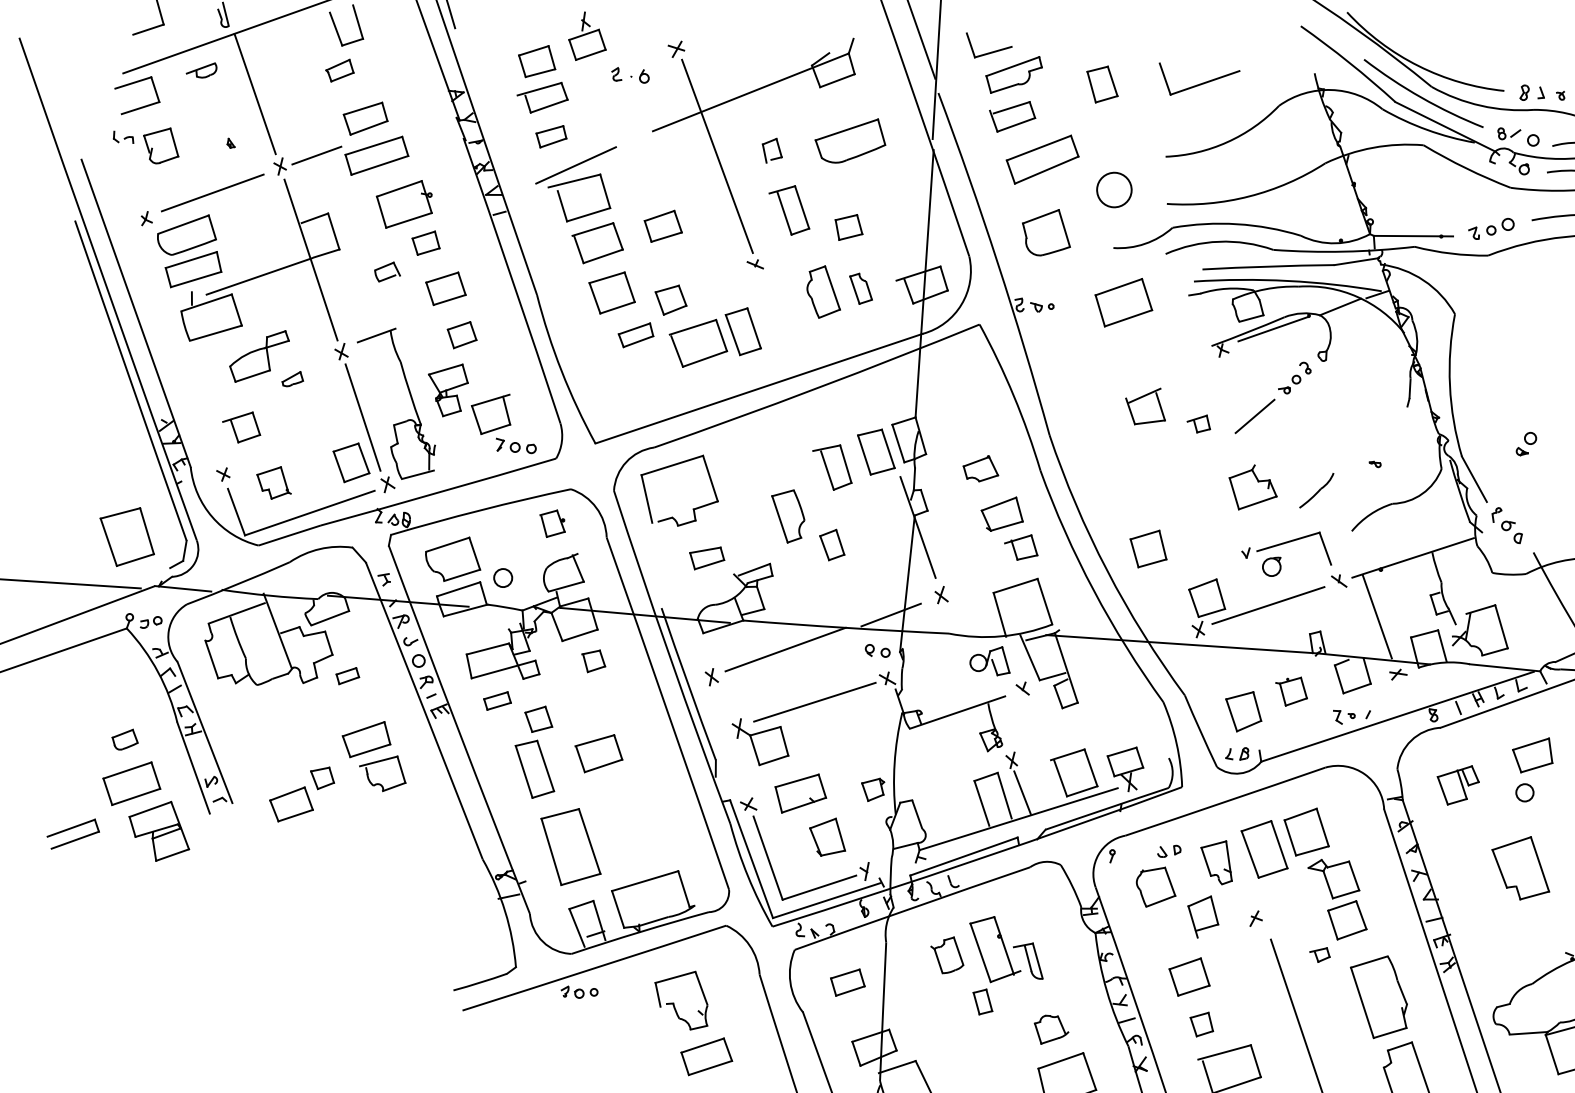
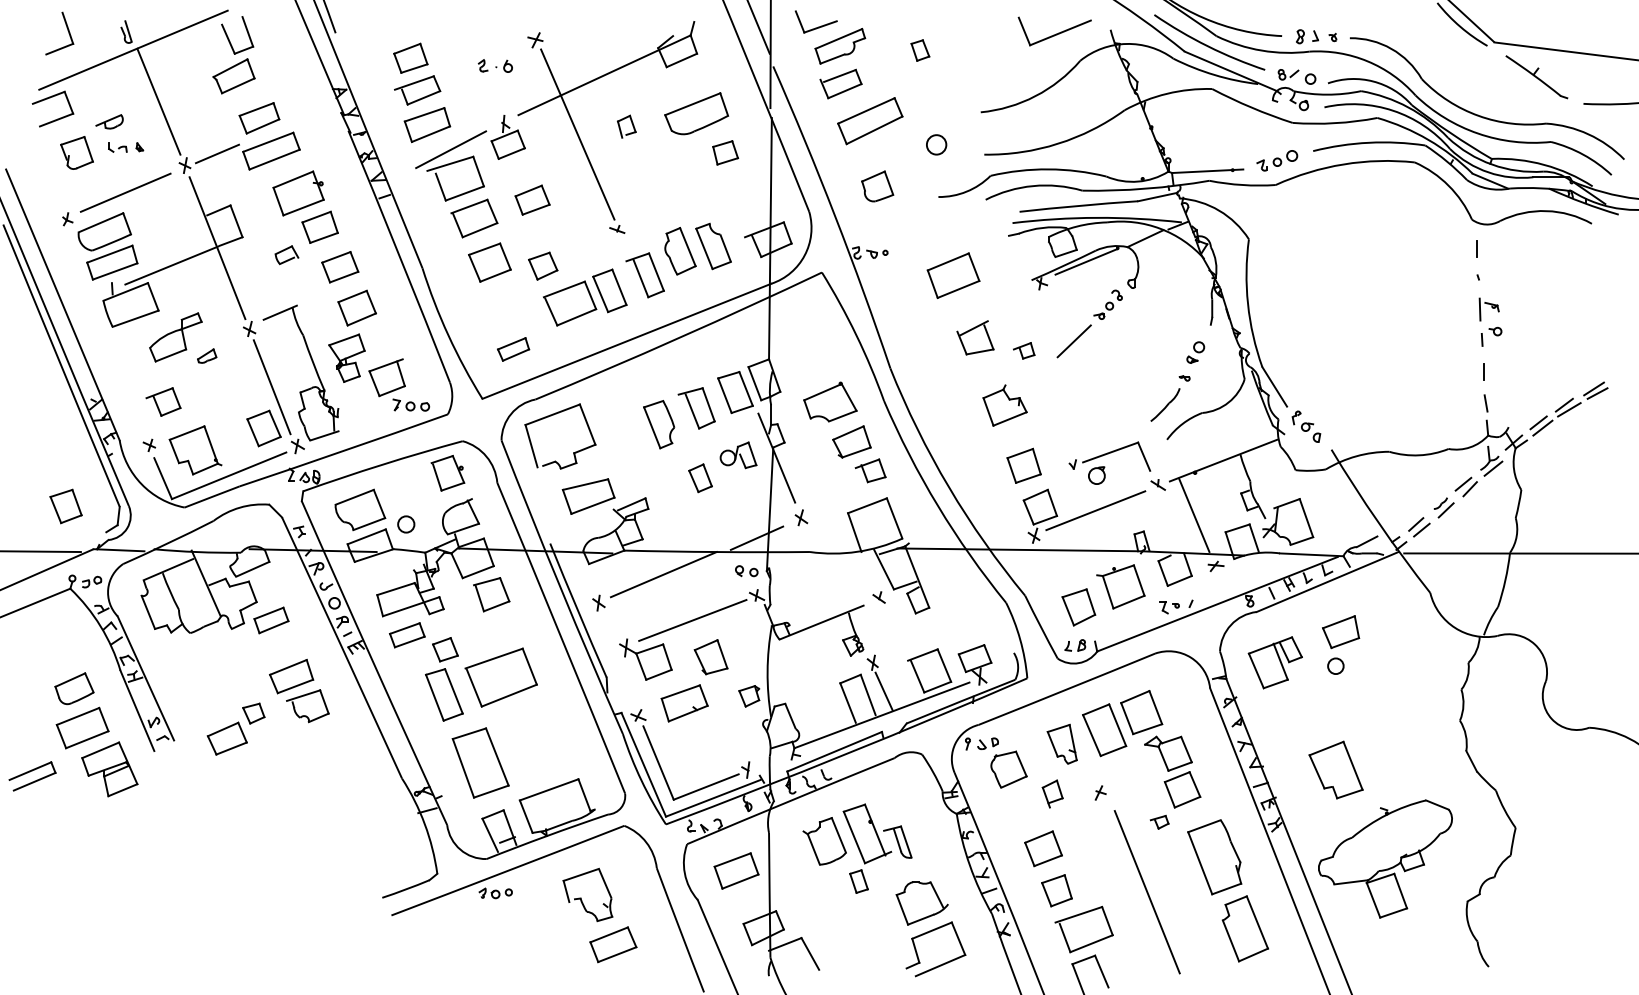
part: (587, 36) -> (507, 137), moved
part: (201, 69) -> (109, 121), moved
part: (339, 70) -> (233, 76), size x1.67
part: (1198, 80) -> (1054, 31), moved
part: (1102, 84) -> (920, 50), size x0.62
part: (123, 137) -> (117, 147), moved
part: (551, 137) -> (427, 125), size x1.67
circle: (1114, 189) -> (936, 144), size x0.62
part: (788, 210) -> (644, 275), moved
part: (848, 227) -> (725, 152), moved
part: (1046, 232) -> (877, 186), size x0.71
part: (425, 242) -> (319, 226), size x1.43
part: (861, 288) -> (713, 246), size x1.67
part: (1123, 302) -> (953, 275), moved
part: (461, 334) -> (356, 307), size x1.43
part: (636, 335) -> (513, 349), moved
part: (1526, 444) -> (1195, 352), moved
part: (981, 468) -> (830, 401), size x1.67
part: (274, 482) -> (195, 450), size x1.67
part: (1252, 487) -> (1004, 405), moved
part: (1316, 490) -> (1165, 404), moved
part: (788, 516) -> (659, 424), moved
part: (552, 522) -> (447, 472), size x1.43
part: (126, 537) -> (65, 506), size x0.62
part: (1147, 548) -> (1023, 465), moved
part: (706, 558) -> (588, 496), size x1.67
part: (593, 660) -> (491, 594), size x1.67
part: (990, 660) -> (738, 455), moved
part: (347, 676) -> (271, 620), size x1.67
part: (1291, 691) -> (1120, 586), size x1.67
part: (497, 701) -> (407, 635), size x1.43
part: (125, 739) -> (74, 688), size x1.67
part: (598, 753) -> (500, 677), size x1.67
part: (1457, 784) -> (1274, 662), size x1.43
part: (826, 837) -> (710, 657), moved
part: (1168, 851) -> (987, 743), moved
part: (1520, 867) -> (1335, 769), moved
part: (1202, 916) -> (1052, 793), size x0.71
part: (947, 955) -> (824, 841), size x1.43
part: (847, 982) -> (736, 870), size x1.43
part: (1201, 1024) -> (1056, 890), size x1.43
part: (1050, 1030) -> (921, 903), size x1.67

